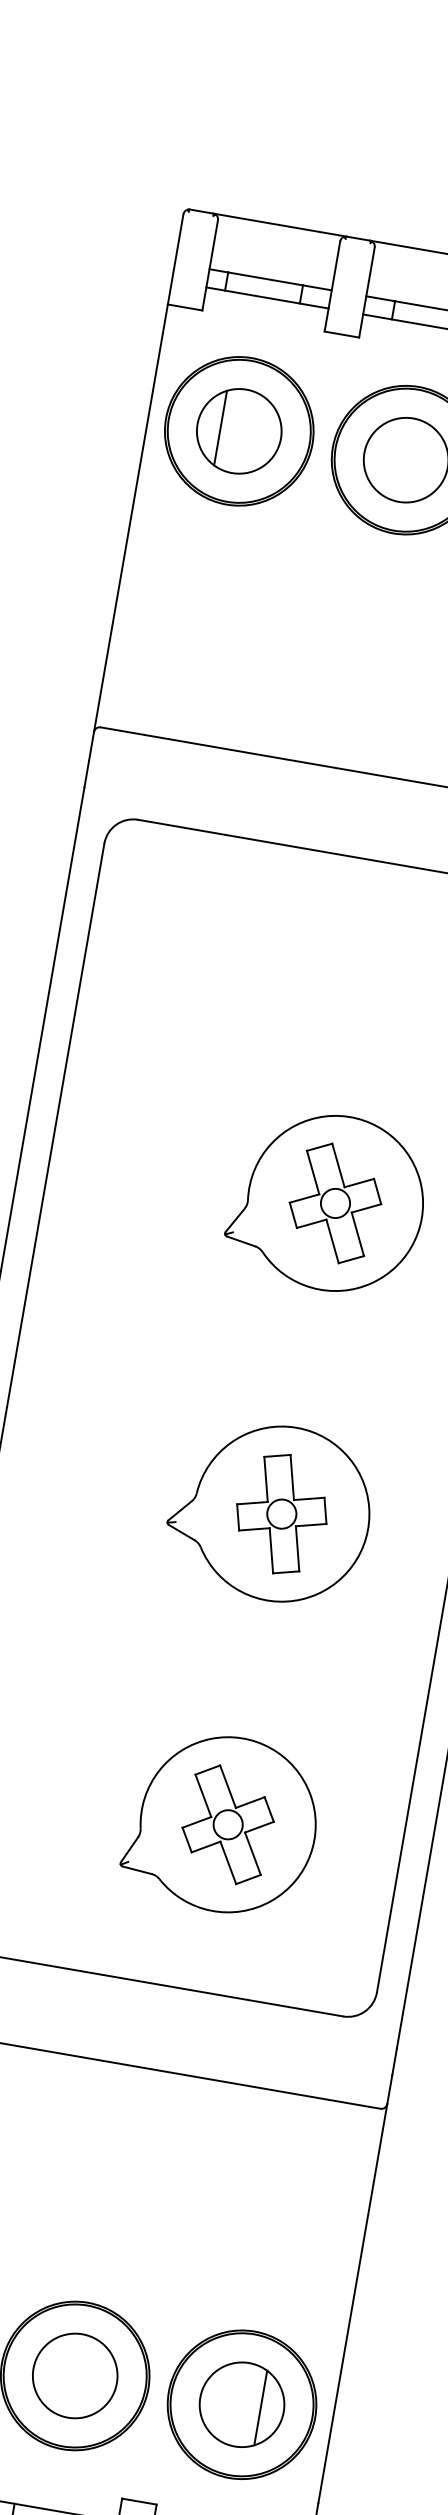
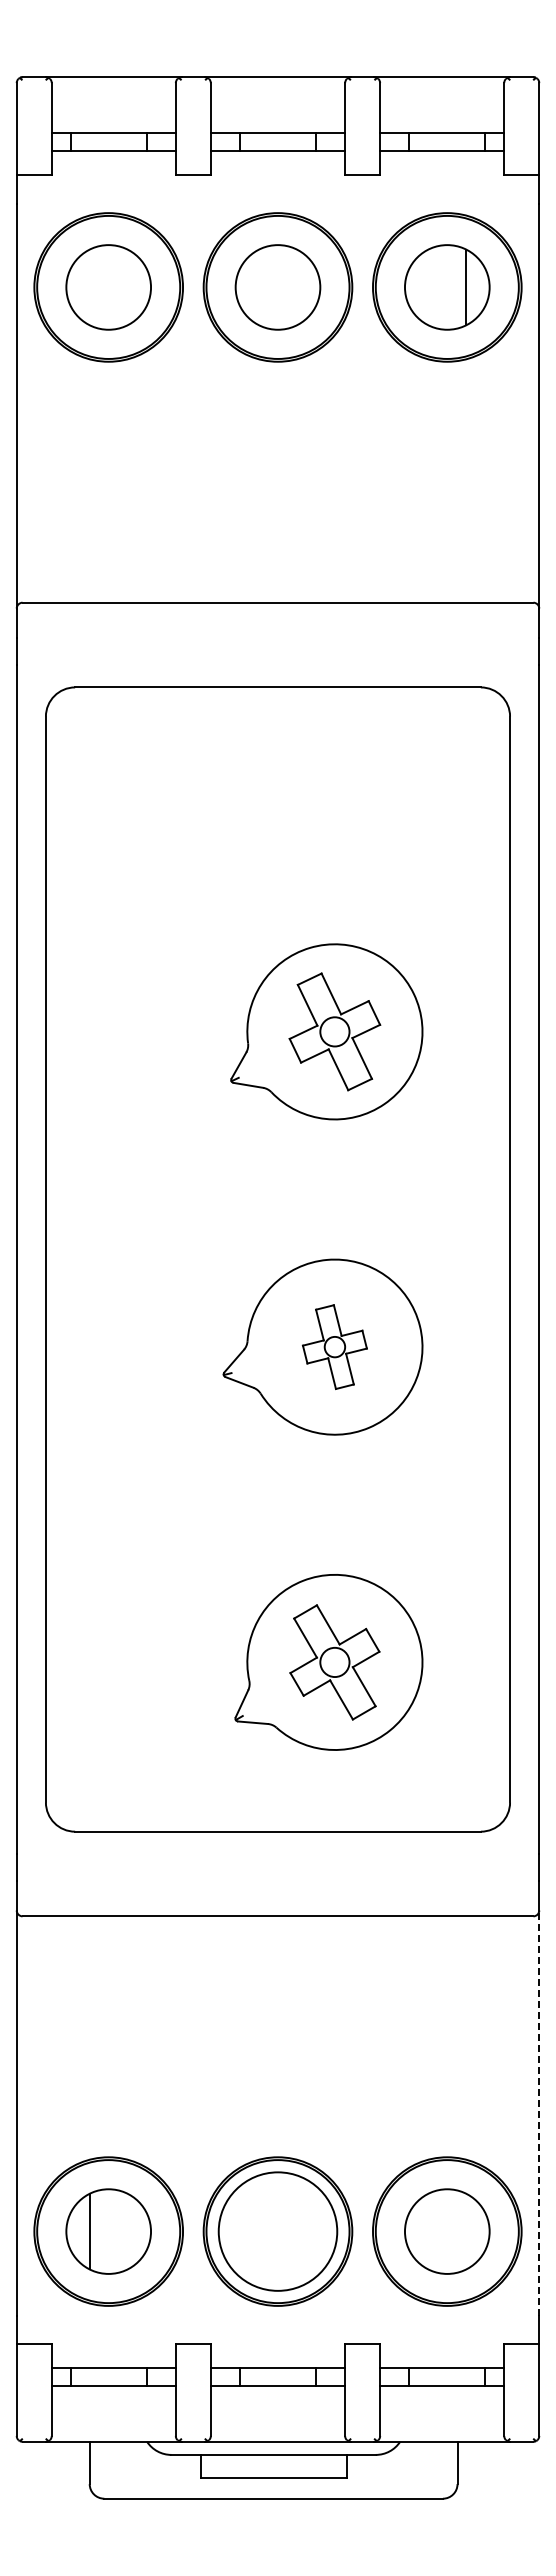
line: (220, 428) -> (89, 287), removed
part: (281, 1513) -> (334, 1346), size x0.7
line: (352, 2304) -> (539, 2113), solid -> dashed
circle: (74, 2375) -> (277, 2231), size x1.4
line: (260, 2407) -> (466, 2231), removed

